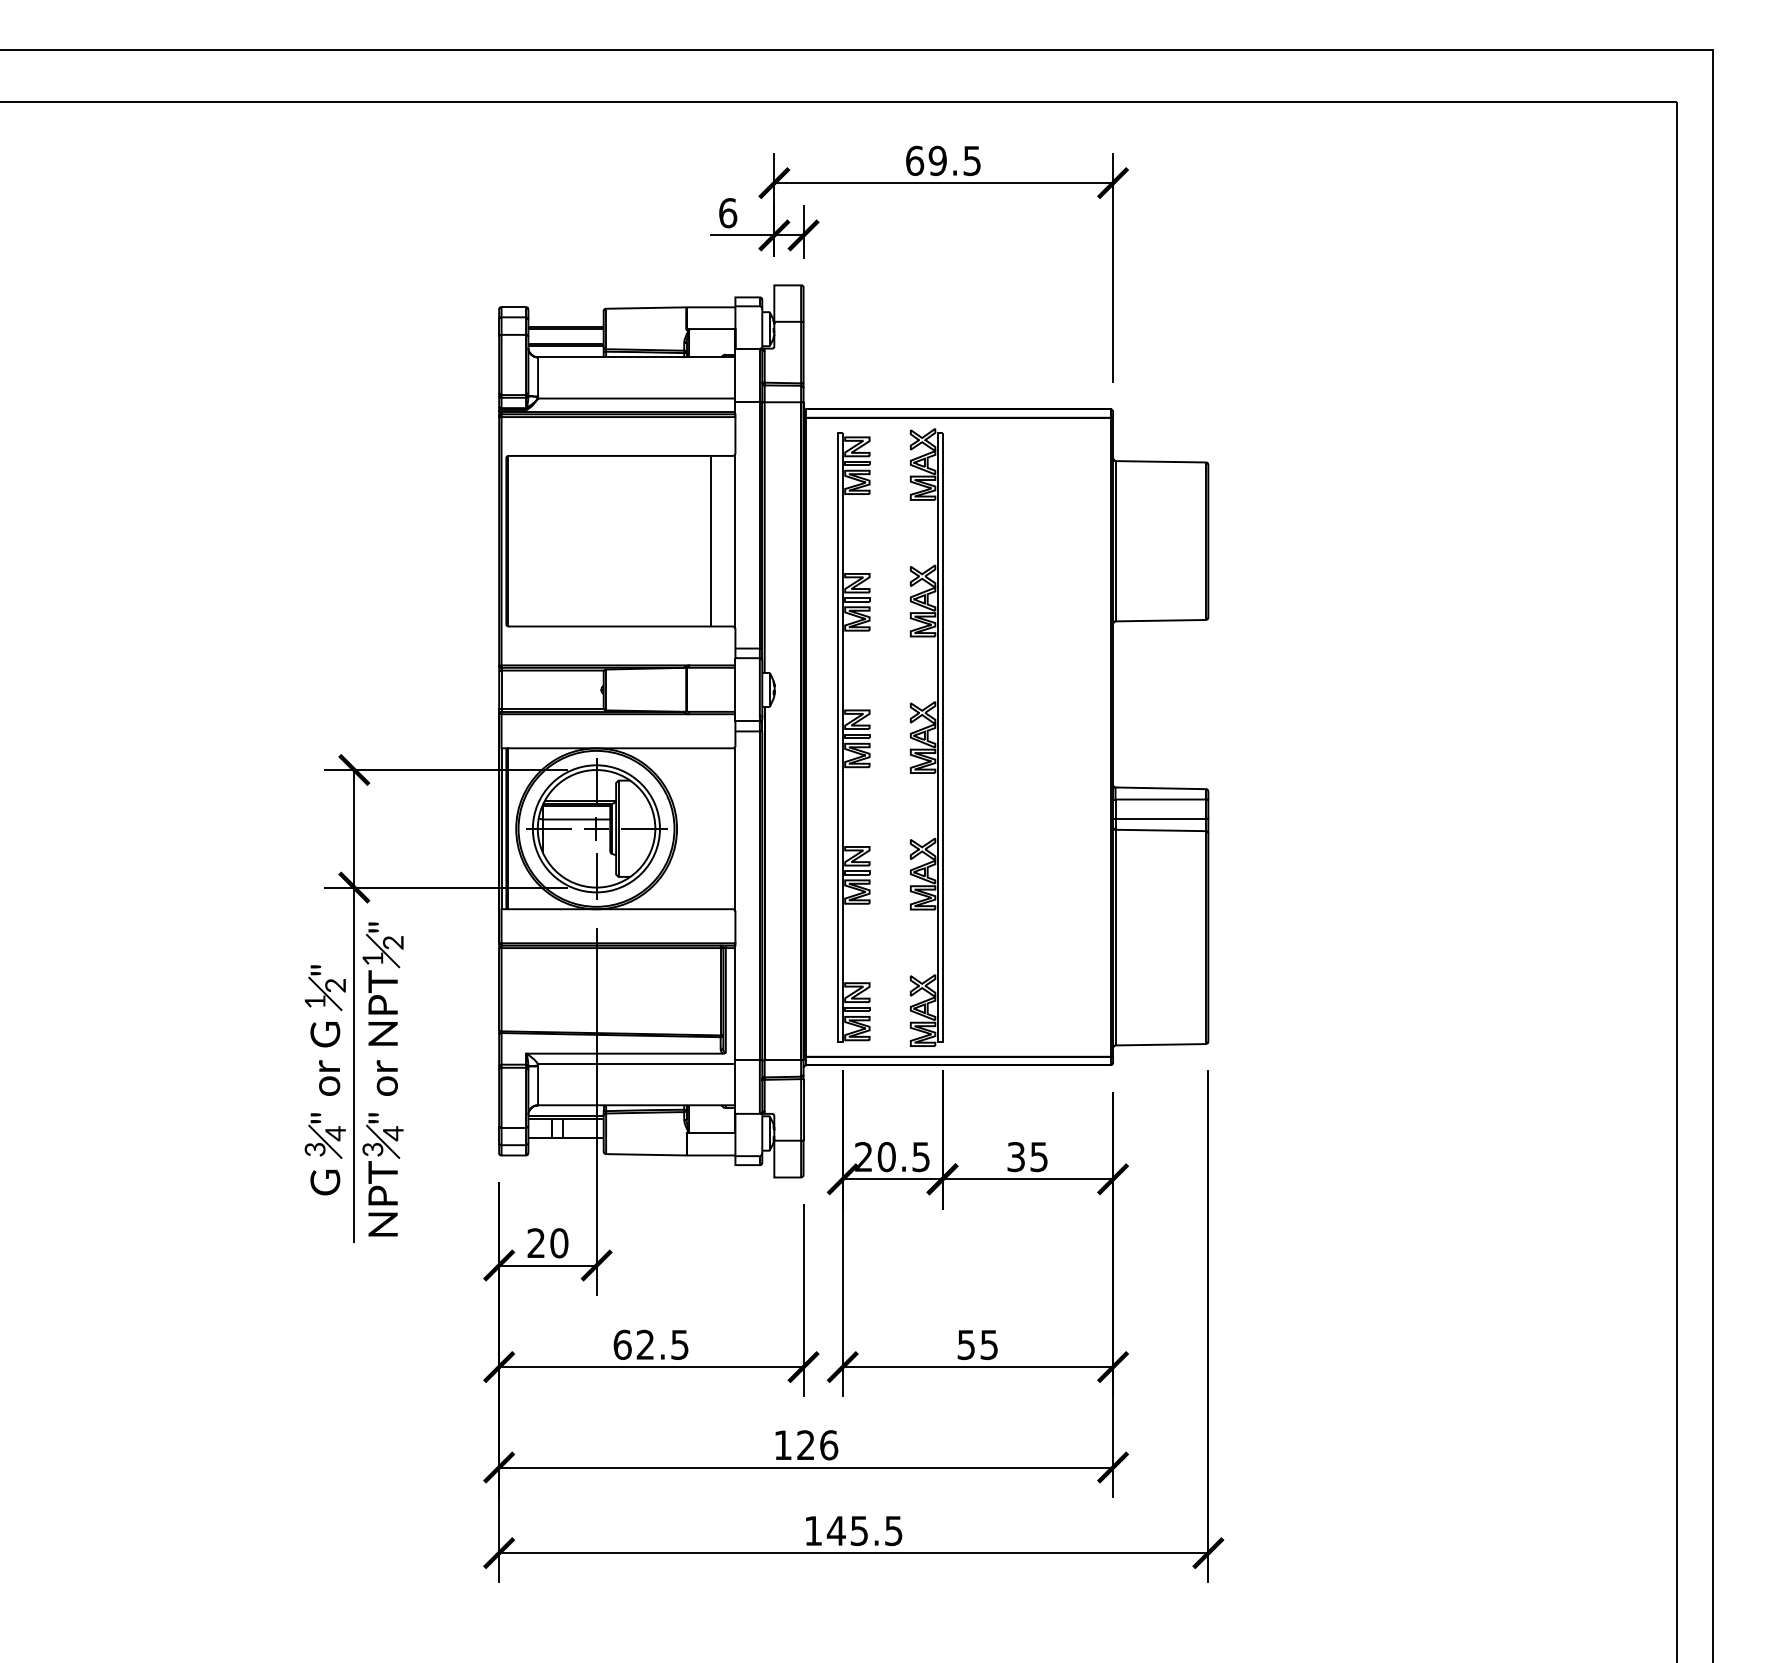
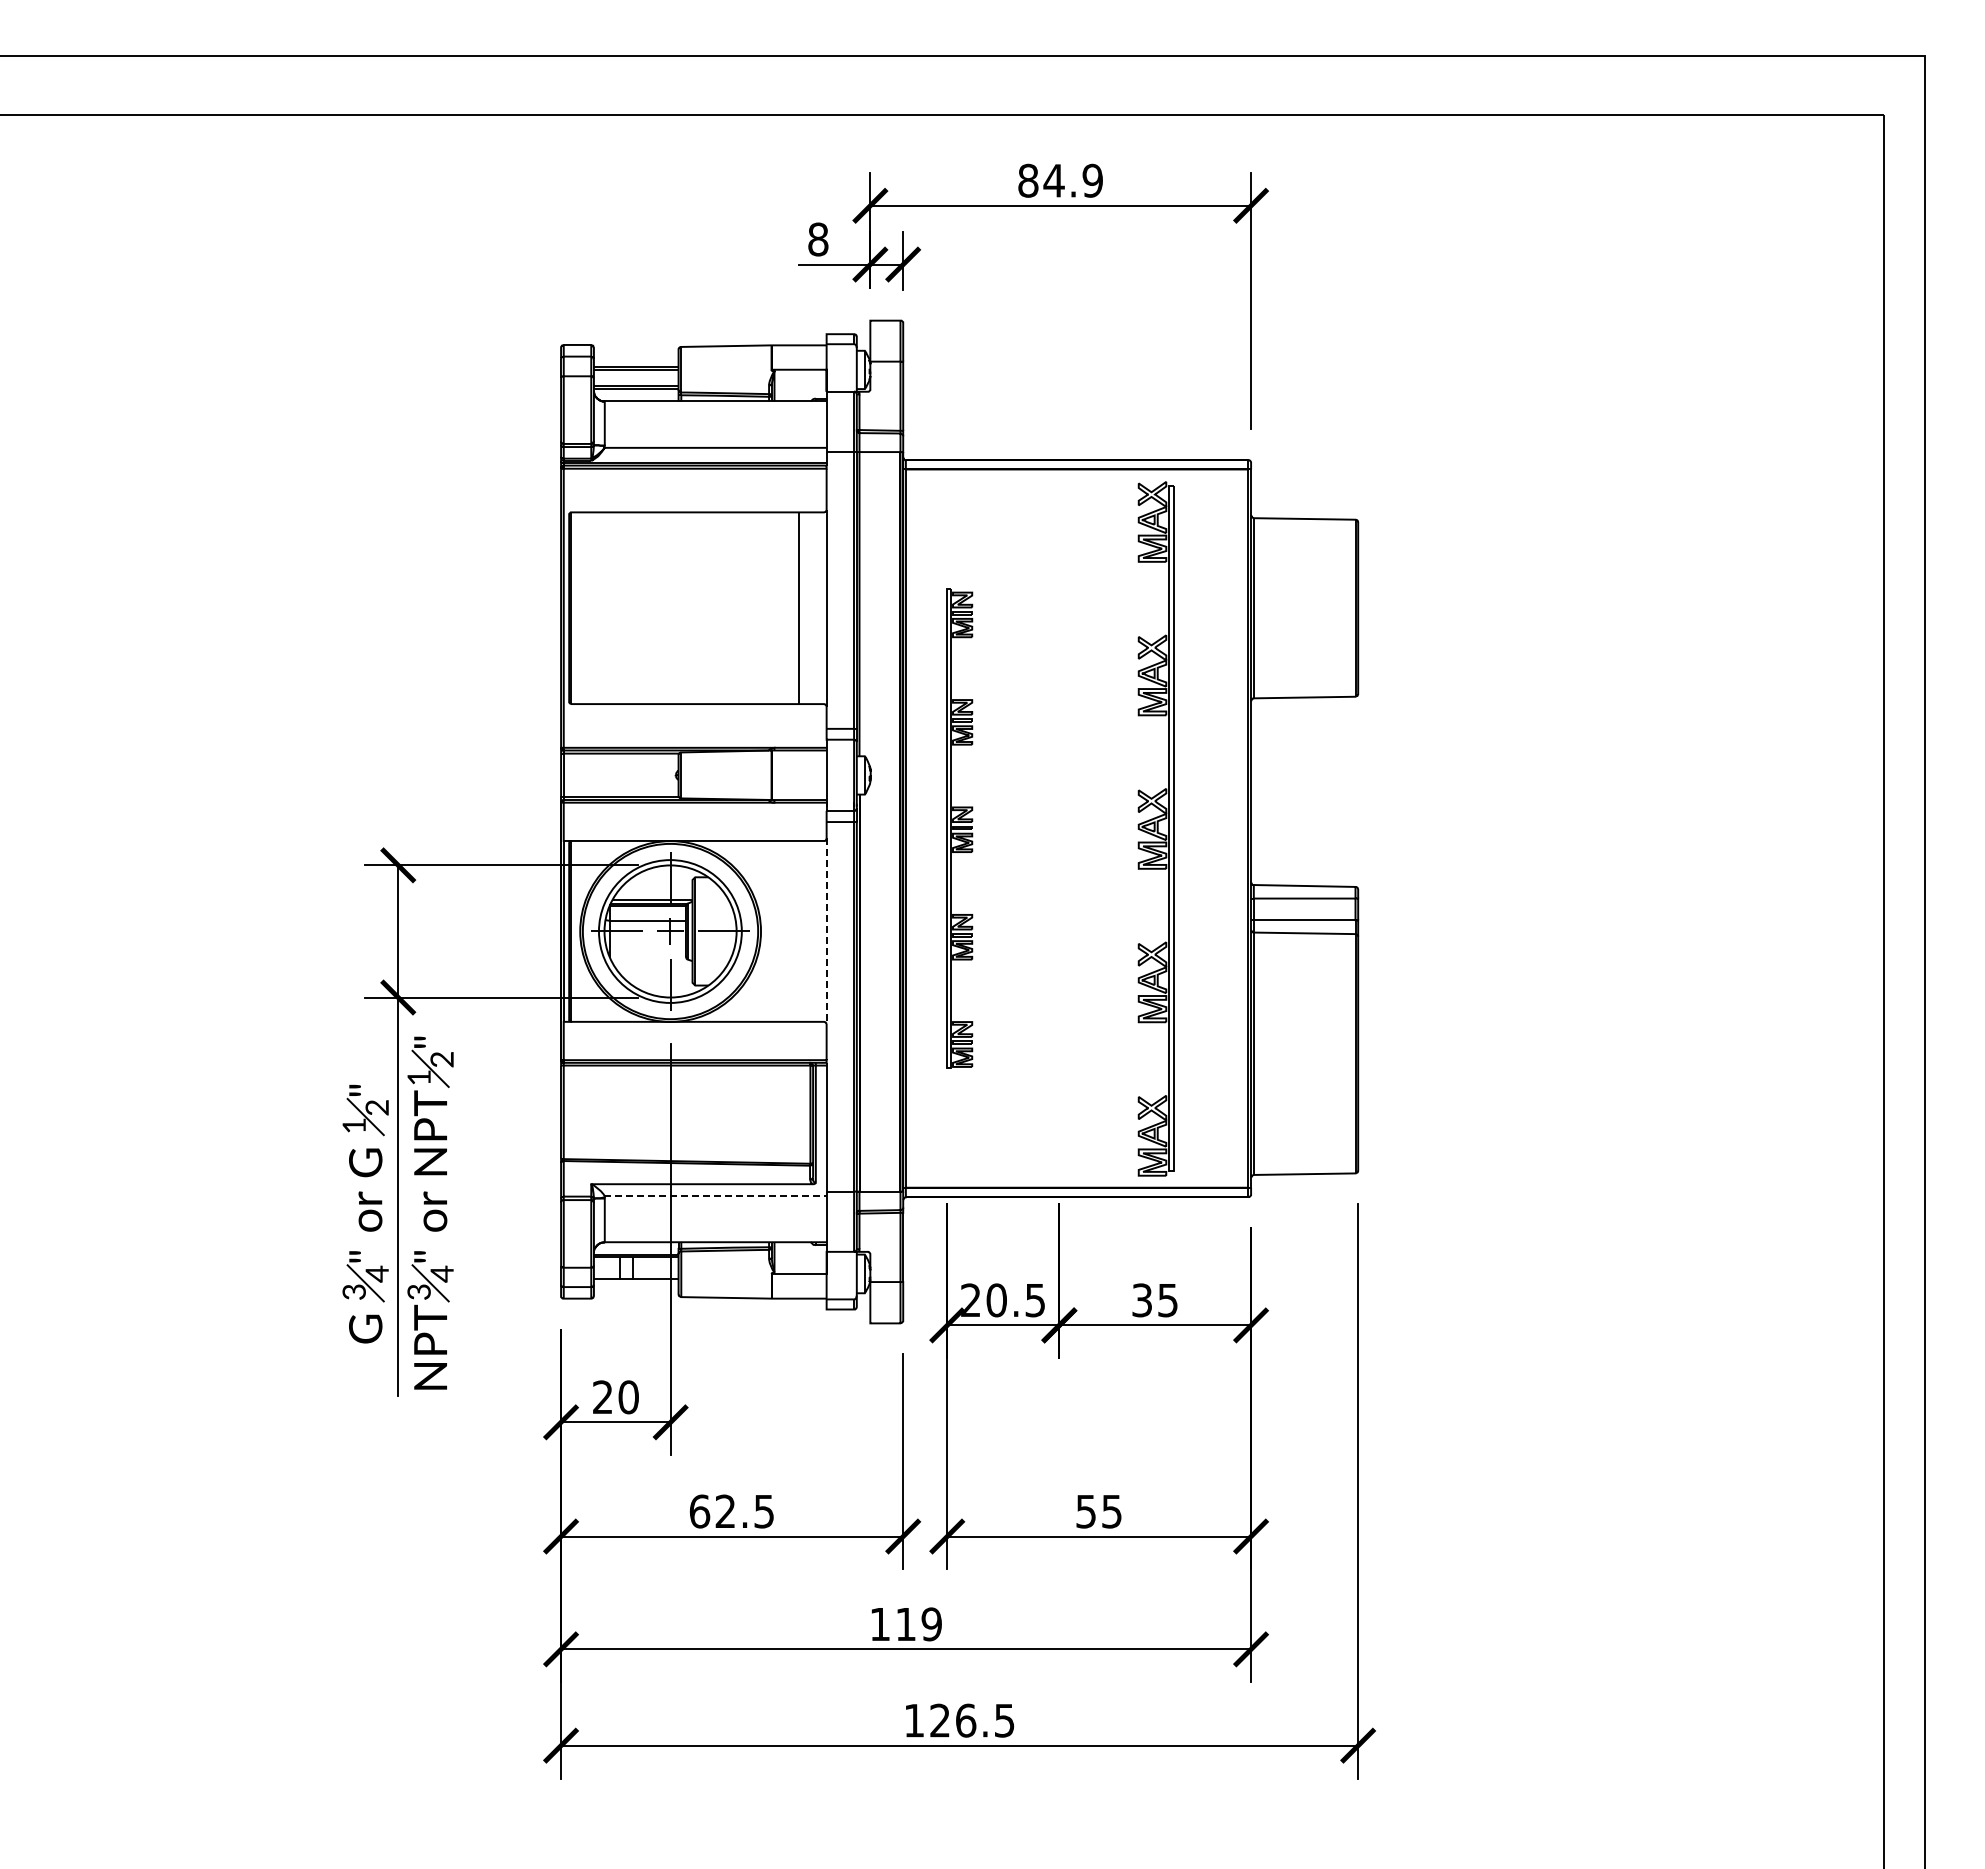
text: (943, 160) -> (1060, 180), 69.5 -> 84.9
text: (728, 213) -> (818, 239), 6 -> 8
part: (853, 737) -> (959, 828), size x0.7
part: (925, 737) -> (1155, 828), moved
line: (735, 828) -> (826, 931), solid -> dashed
line: (636, 1063) -> (715, 1195), solid -> dashed
text: (818, 1445) -> (919, 1624), 126 -> 119
text: (847, 1530) -> (952, 1720), 145.5 -> 126.5

